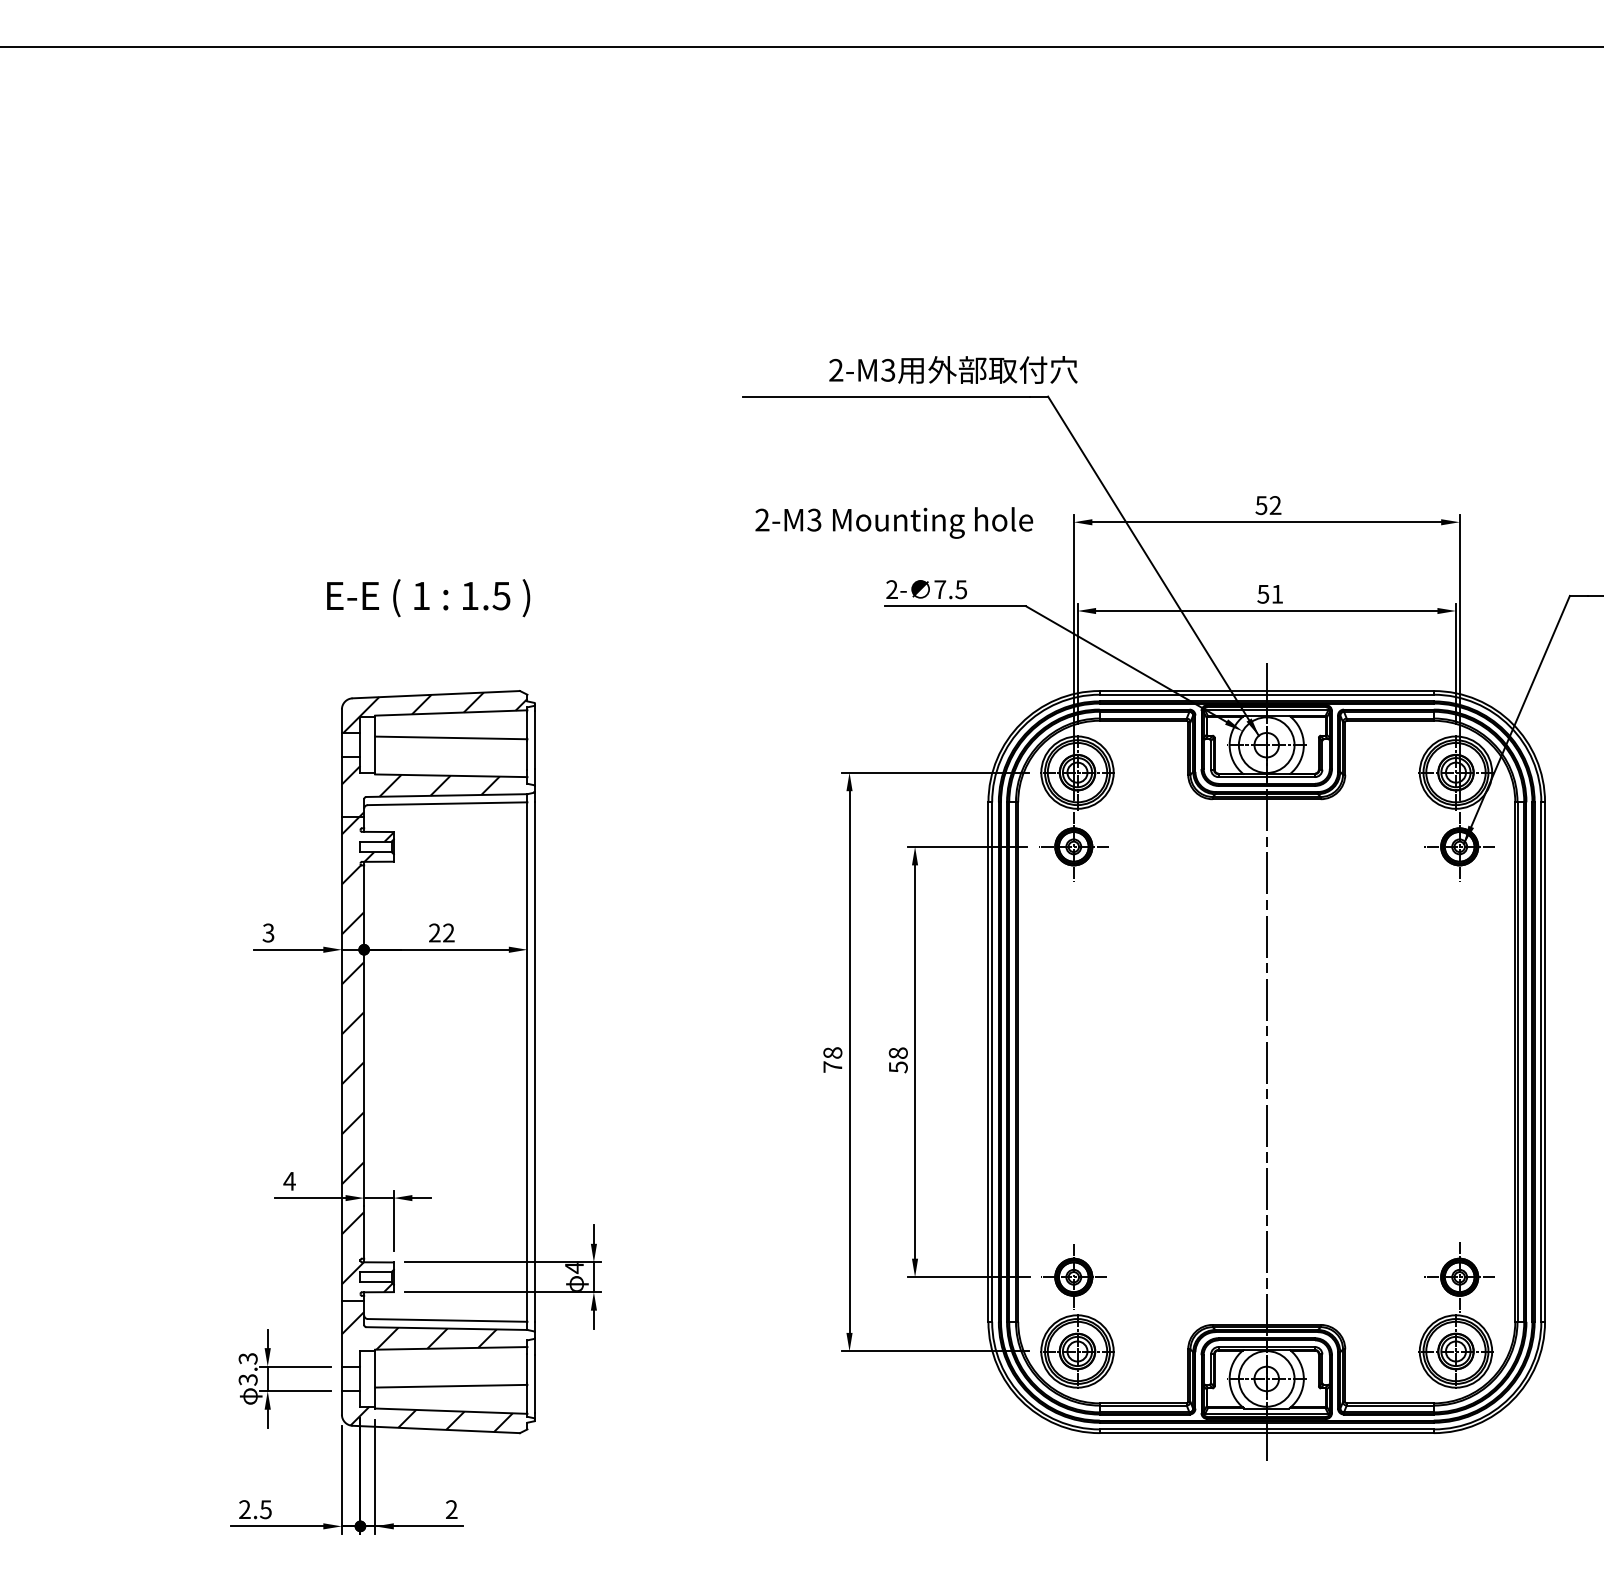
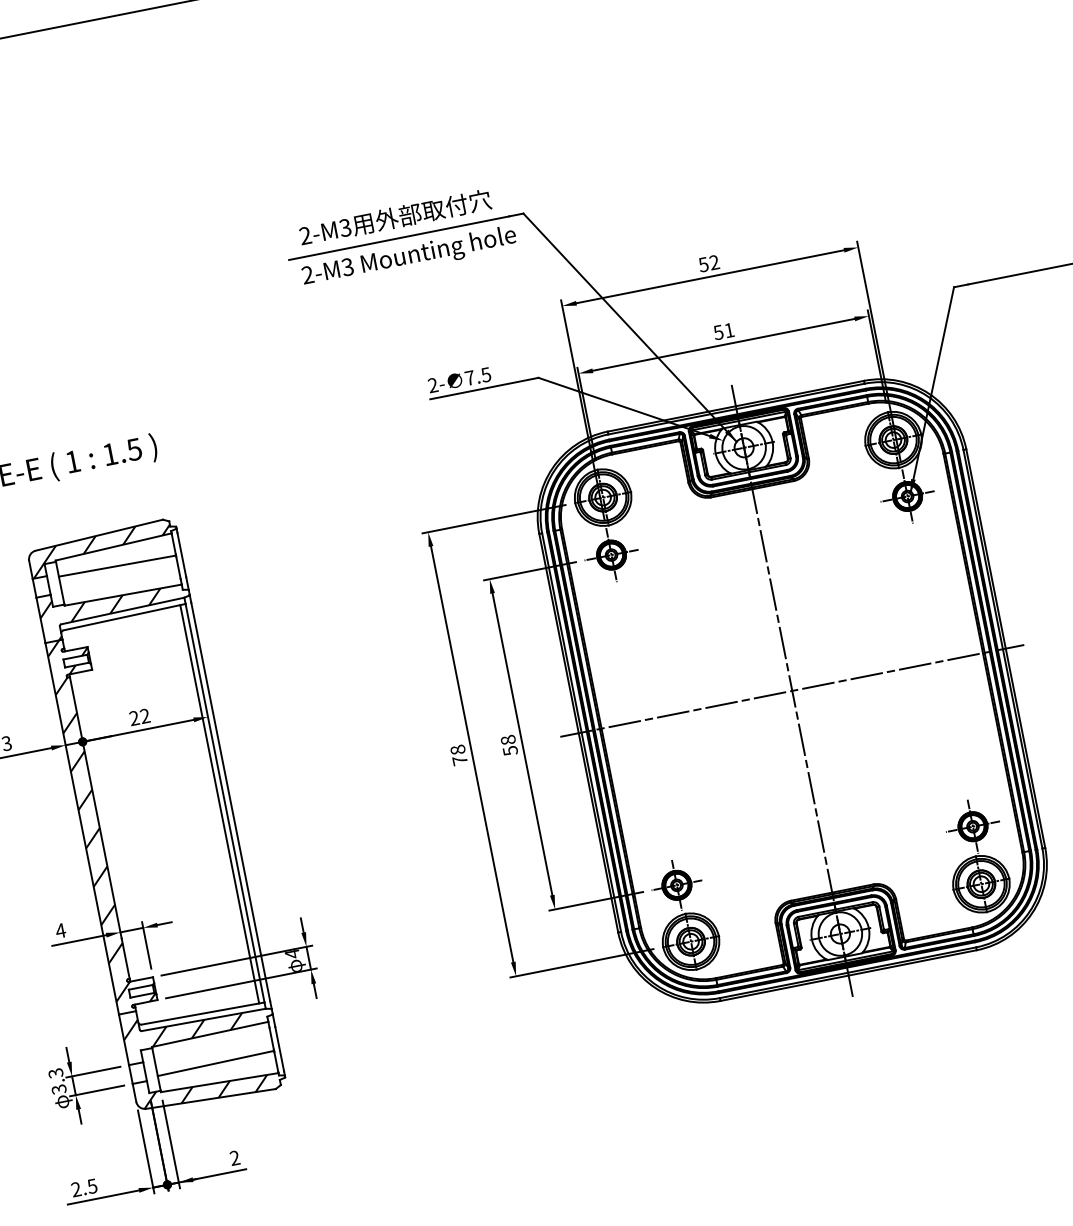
text: (953, 369) -> (395, 217), moved
text: (894, 522) -> (409, 256), moved
line: (520, 1061) -> (219, 803), added
line: (1266, 1062) -> (792, 691), added

